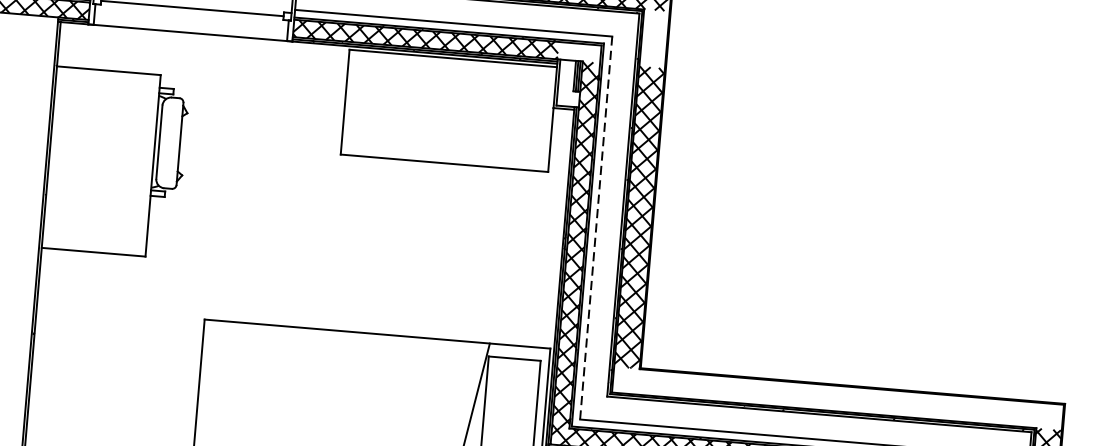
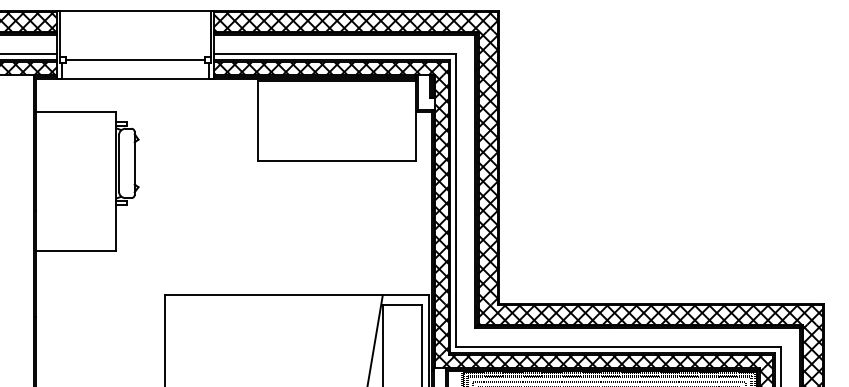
hatch: (654, 38) -> (488, 53), added
hatch: (579, 52) -> (432, 68), added
line: (596, 227) -> (456, 200), dashed -> solid
hatch: (837, 398) -> (650, 314), added

